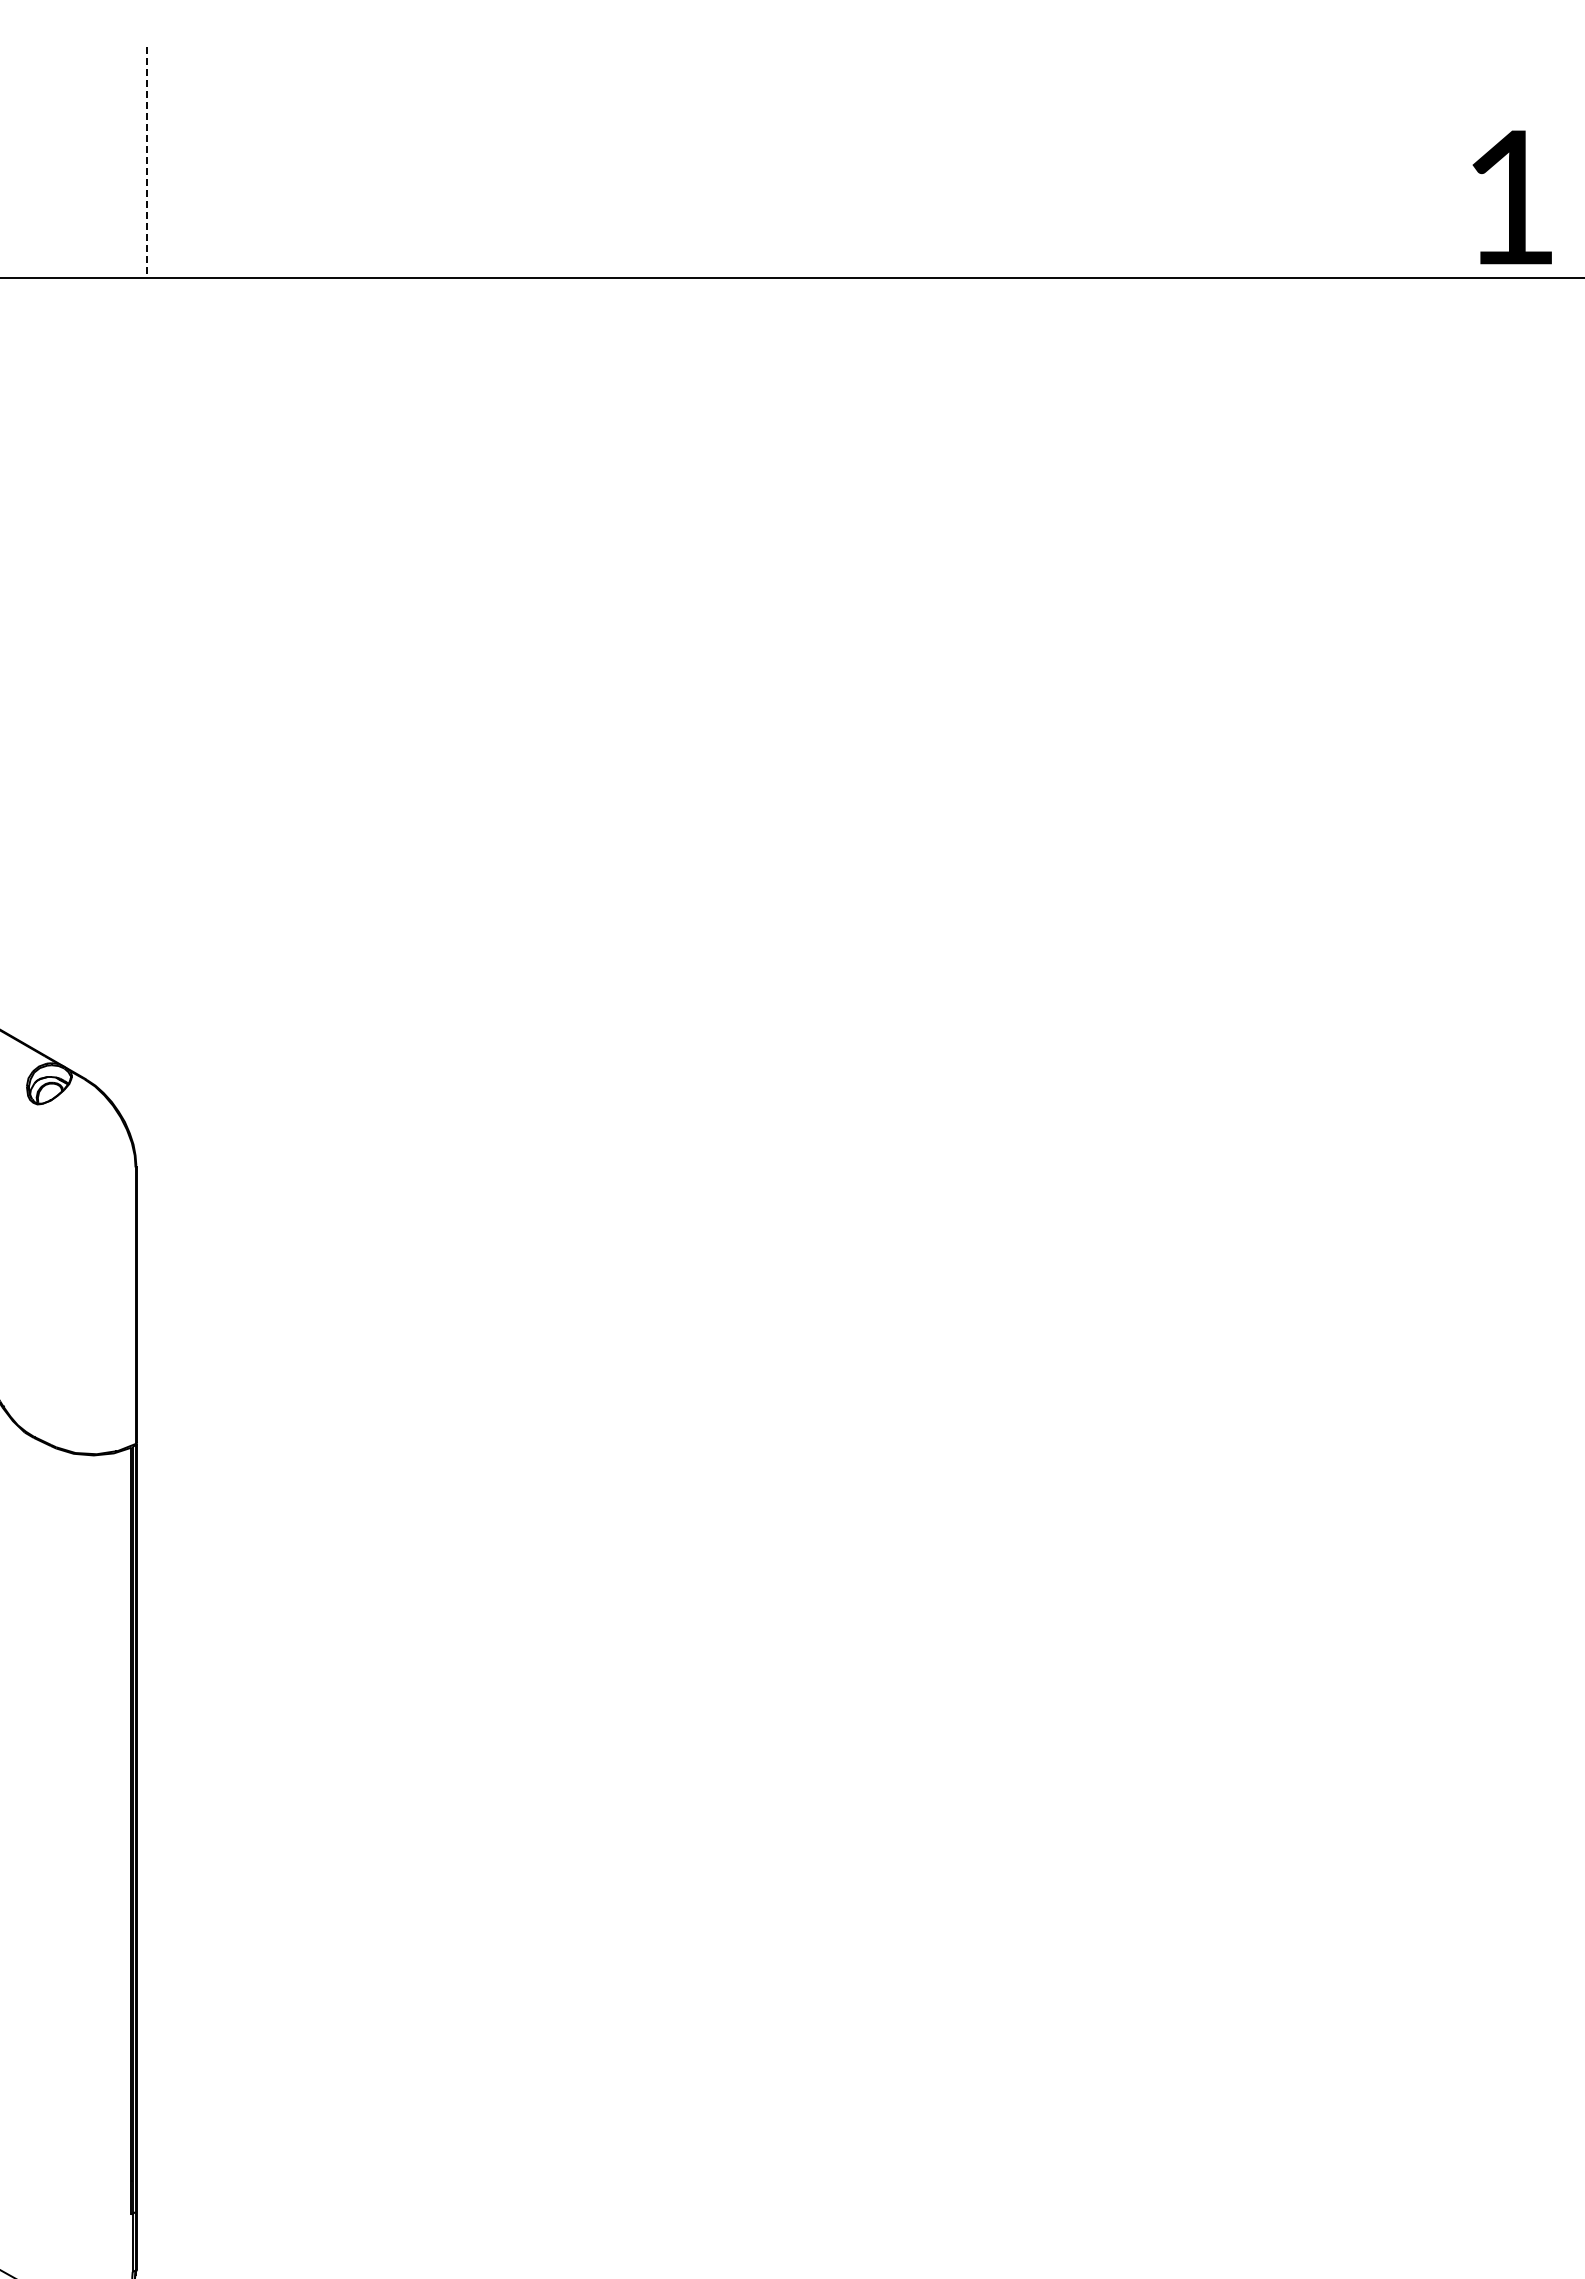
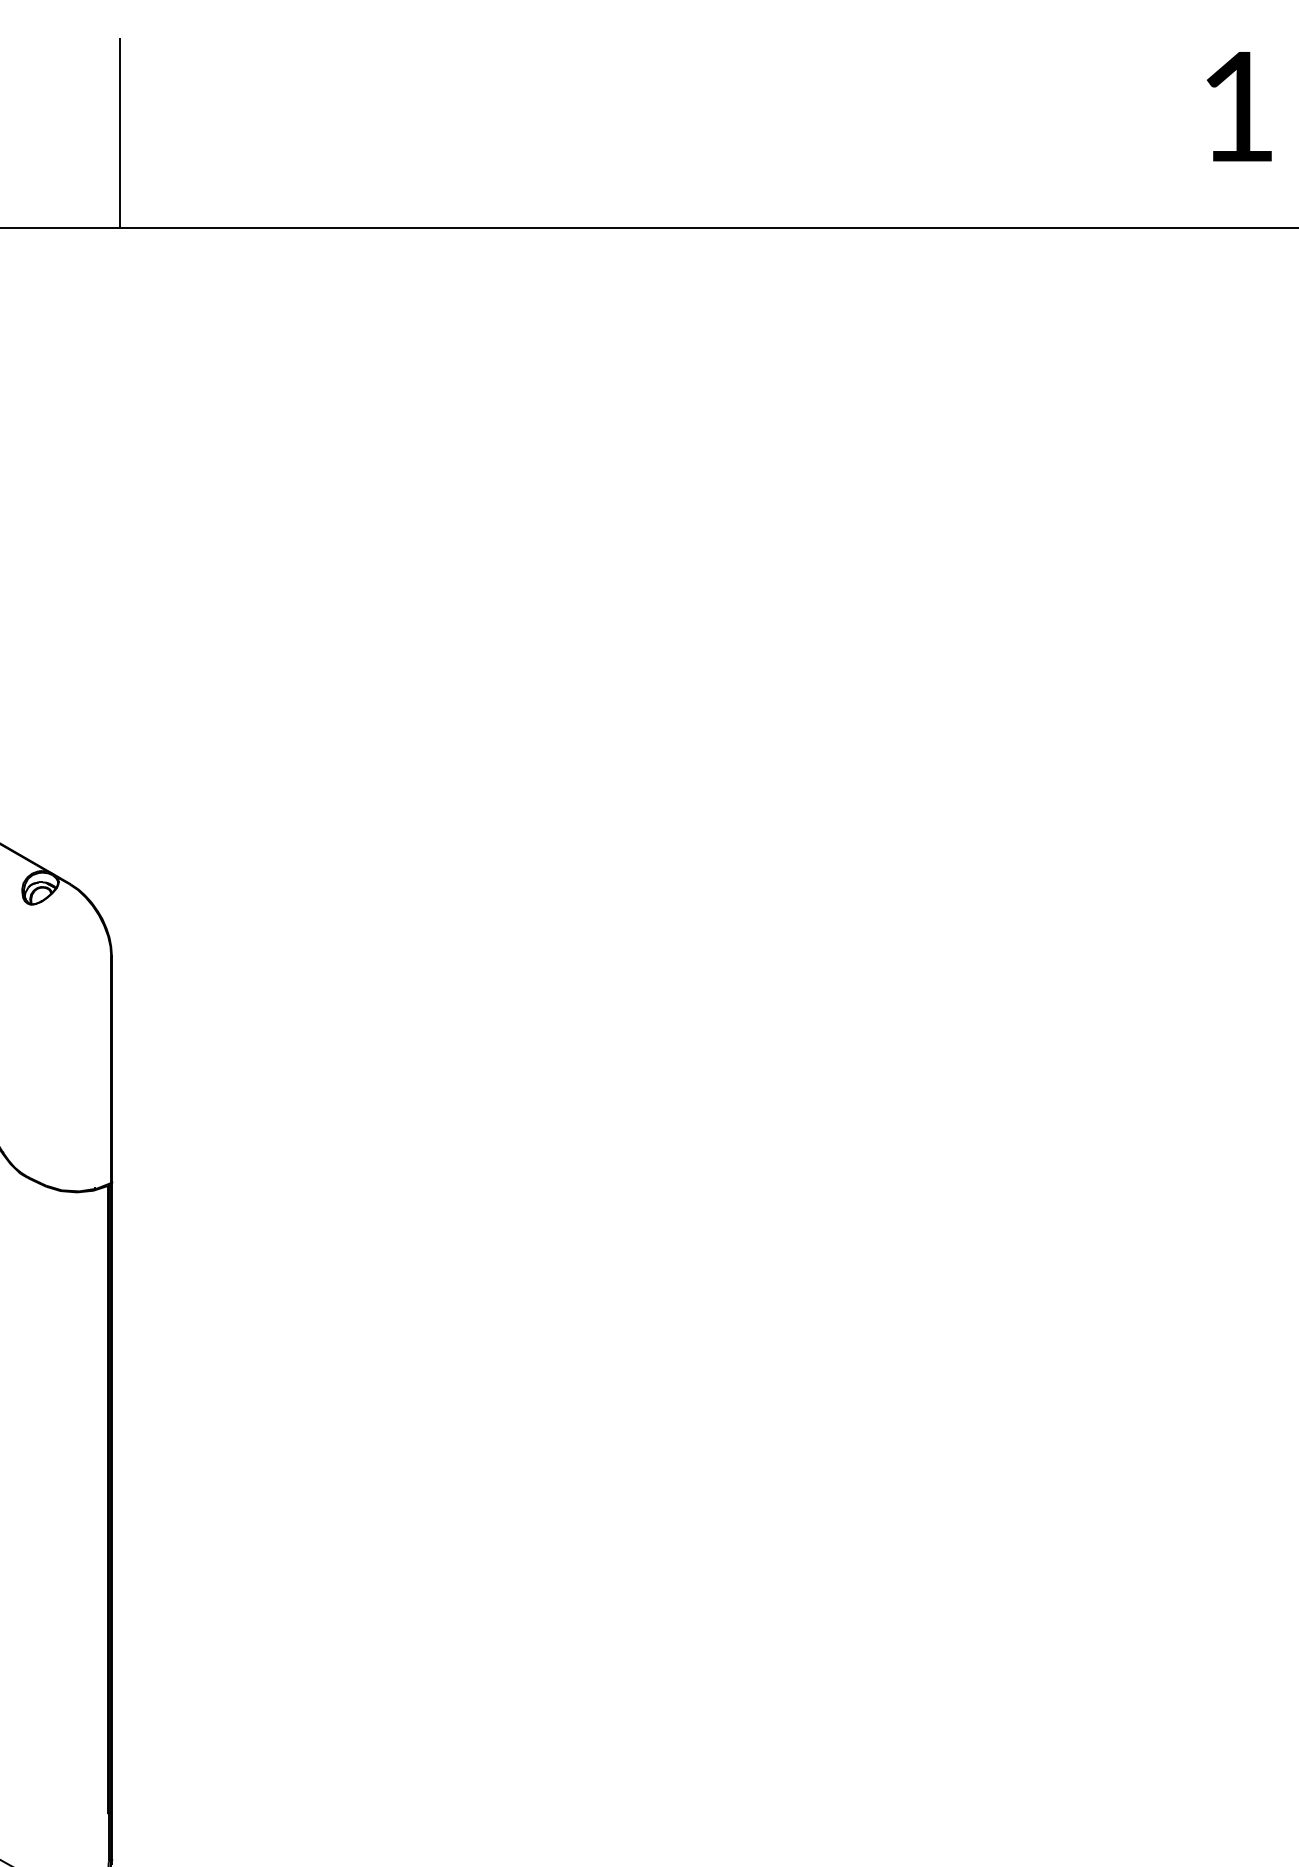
line: (146, 162) -> (120, 132), dashed -> solid
text: (1511, 197) -> (1238, 106), moved

